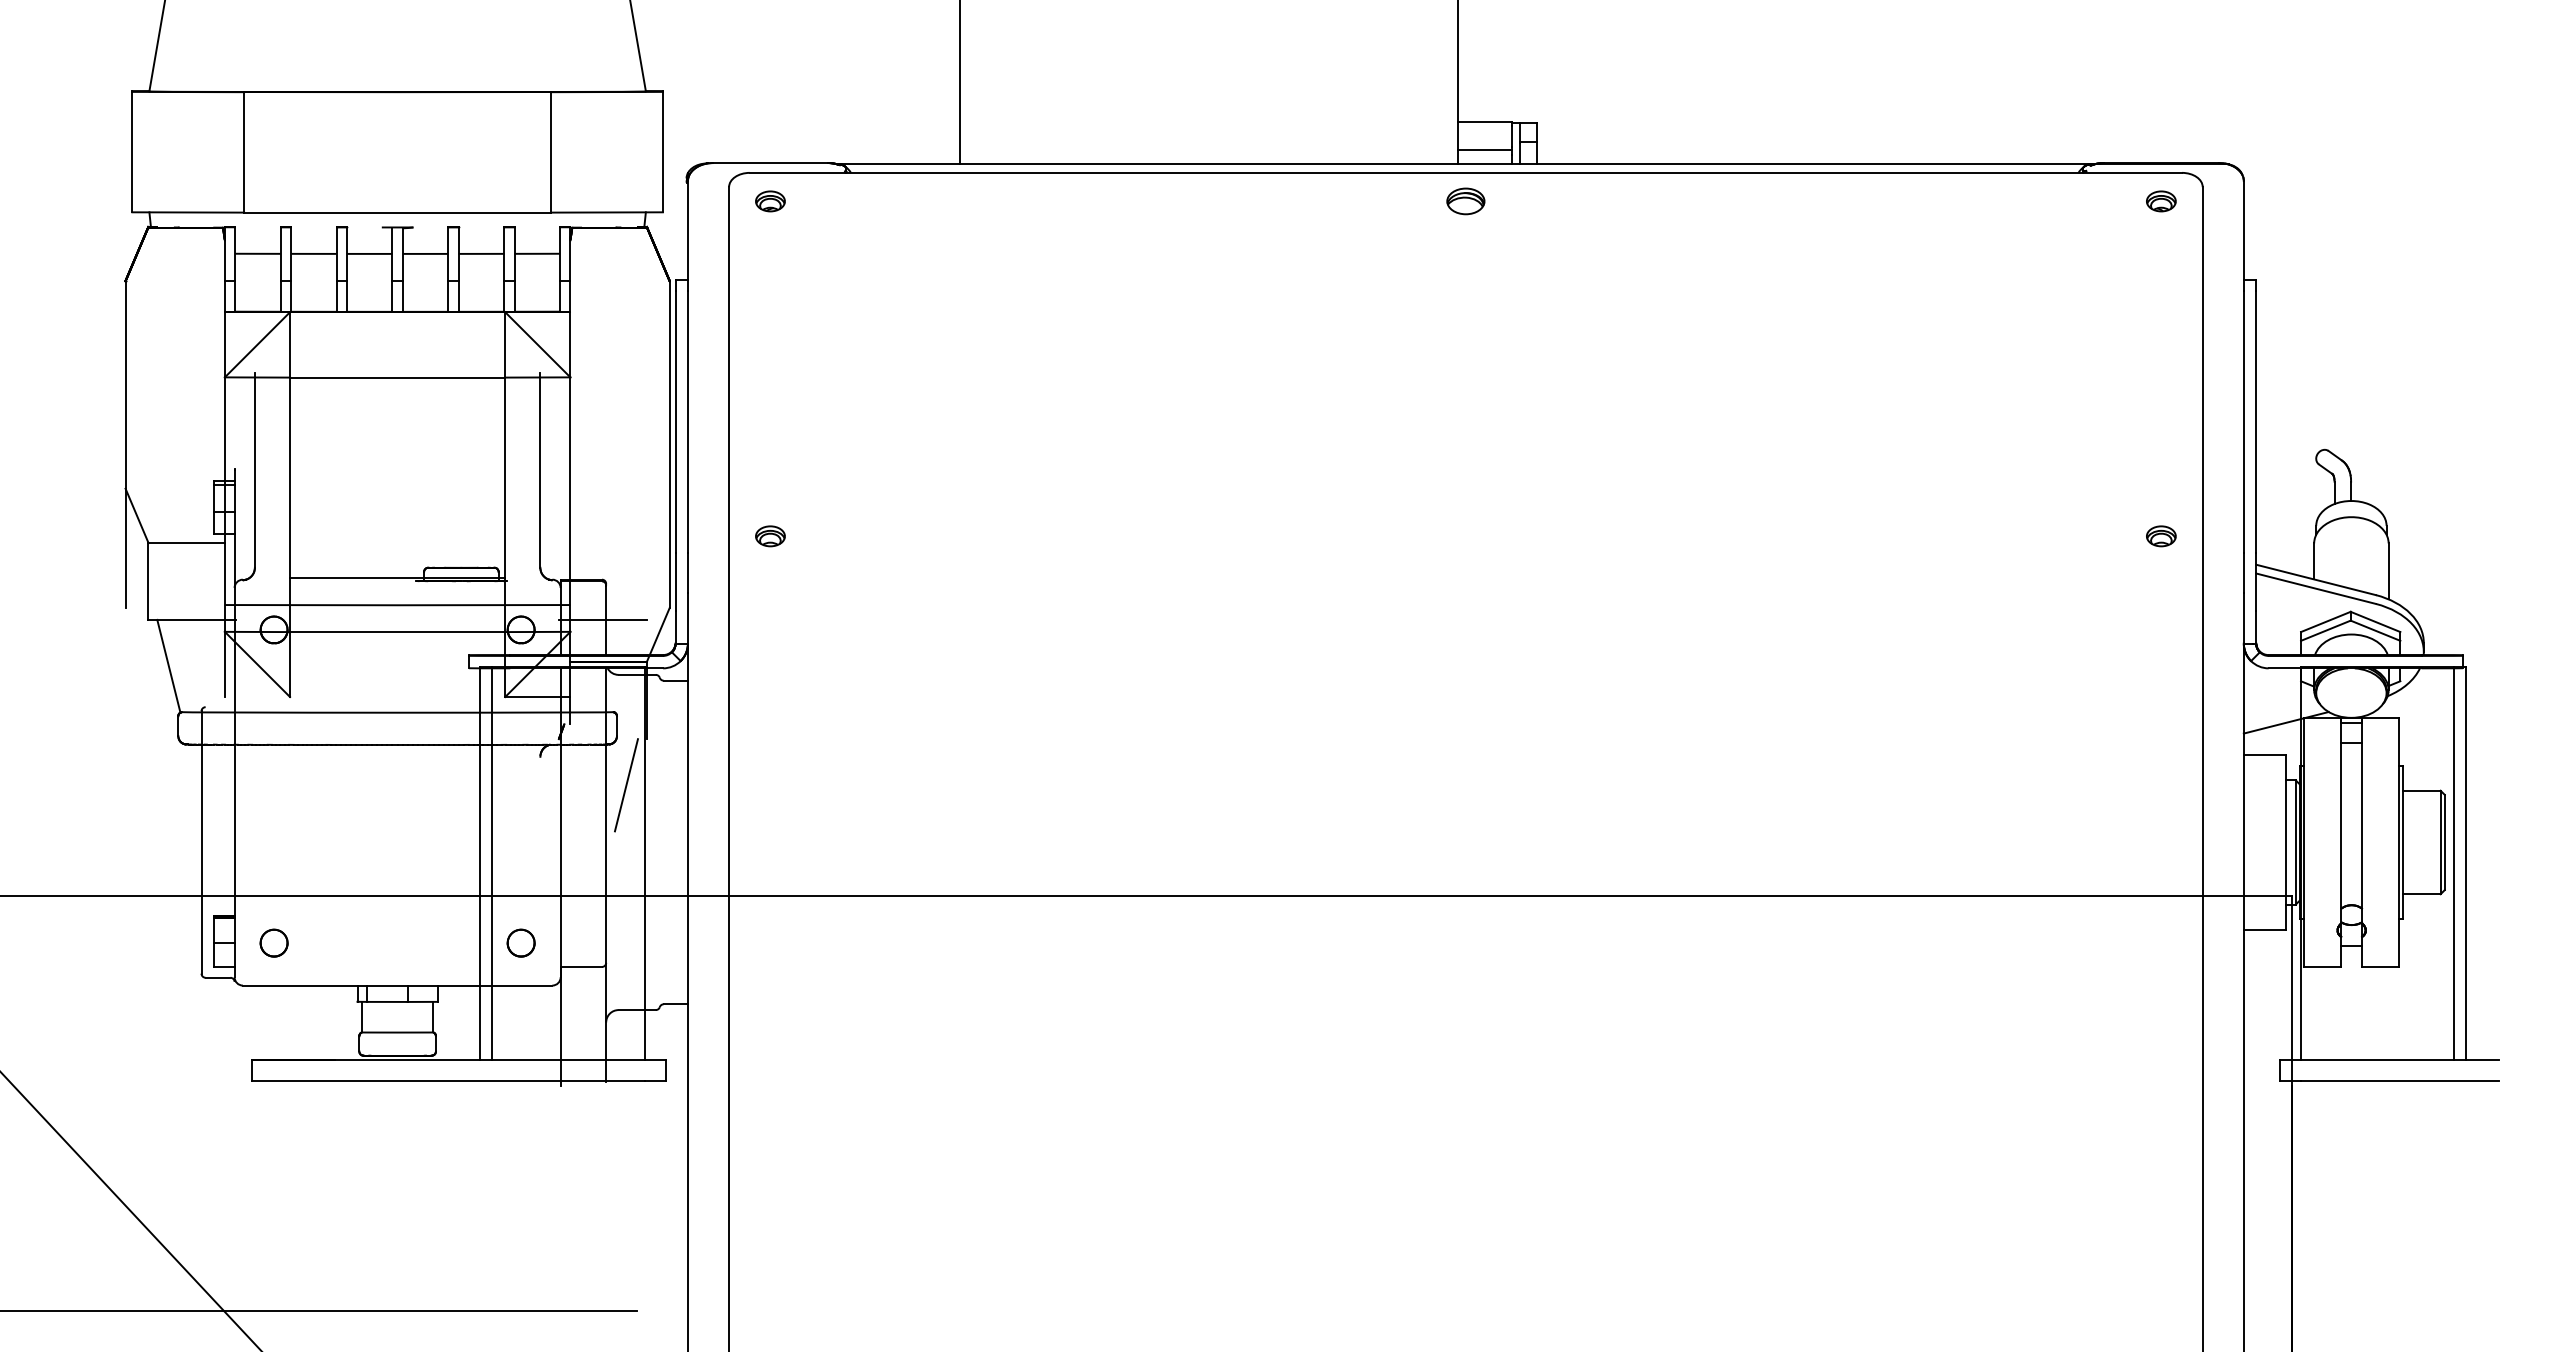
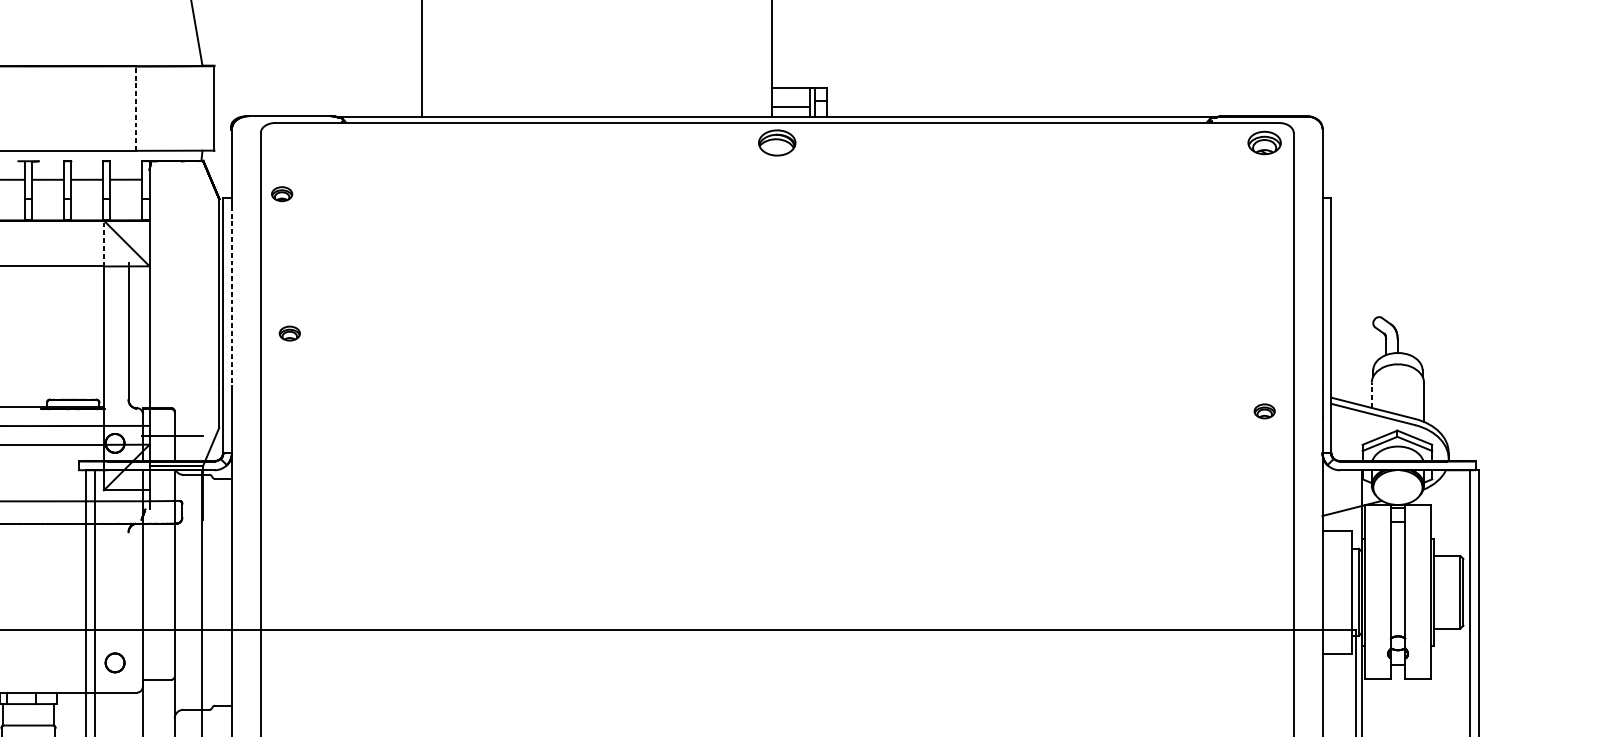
line: (551, 151) -> (136, 108), solid -> dashed
part: (770, 201) -> (282, 194), moved
part: (1465, 201) -> (776, 143), size x1.4
part: (2161, 201) -> (1264, 143), size x1.6
line: (505, 344) -> (104, 243), solid -> dashed
line: (687, 421) -> (231, 297), solid -> dashed
part: (770, 536) -> (289, 333), moved
part: (2161, 536) -> (1264, 411), moved
line: (2314, 561) -> (1372, 395), solid -> dashed
line: (625, 785) -> (188, 552), removed

